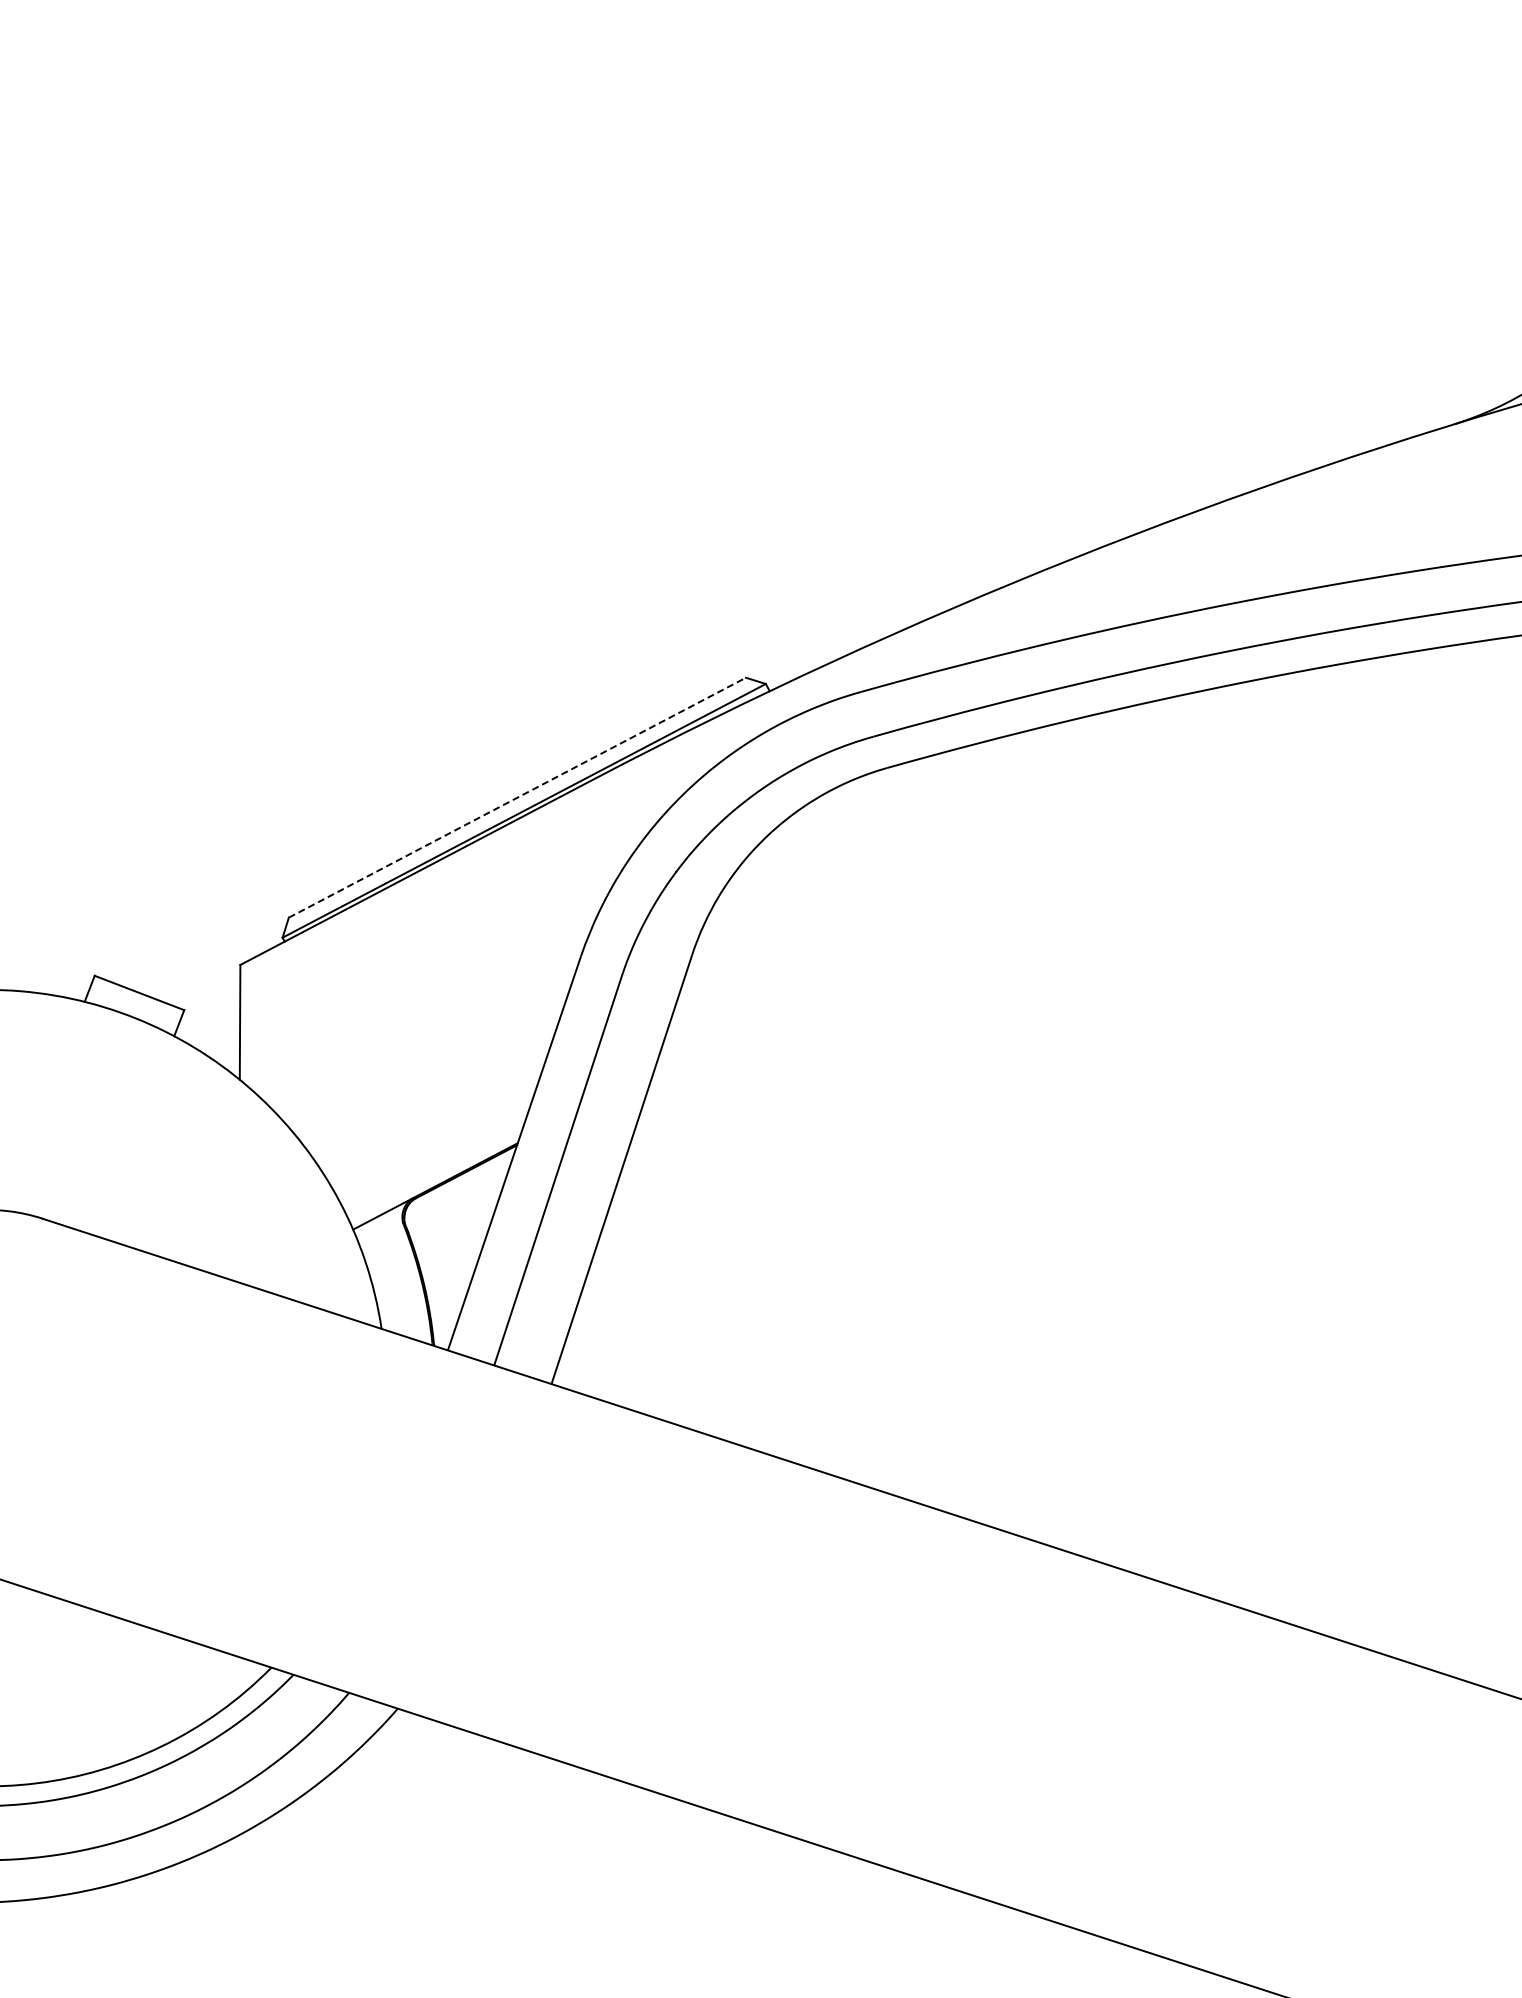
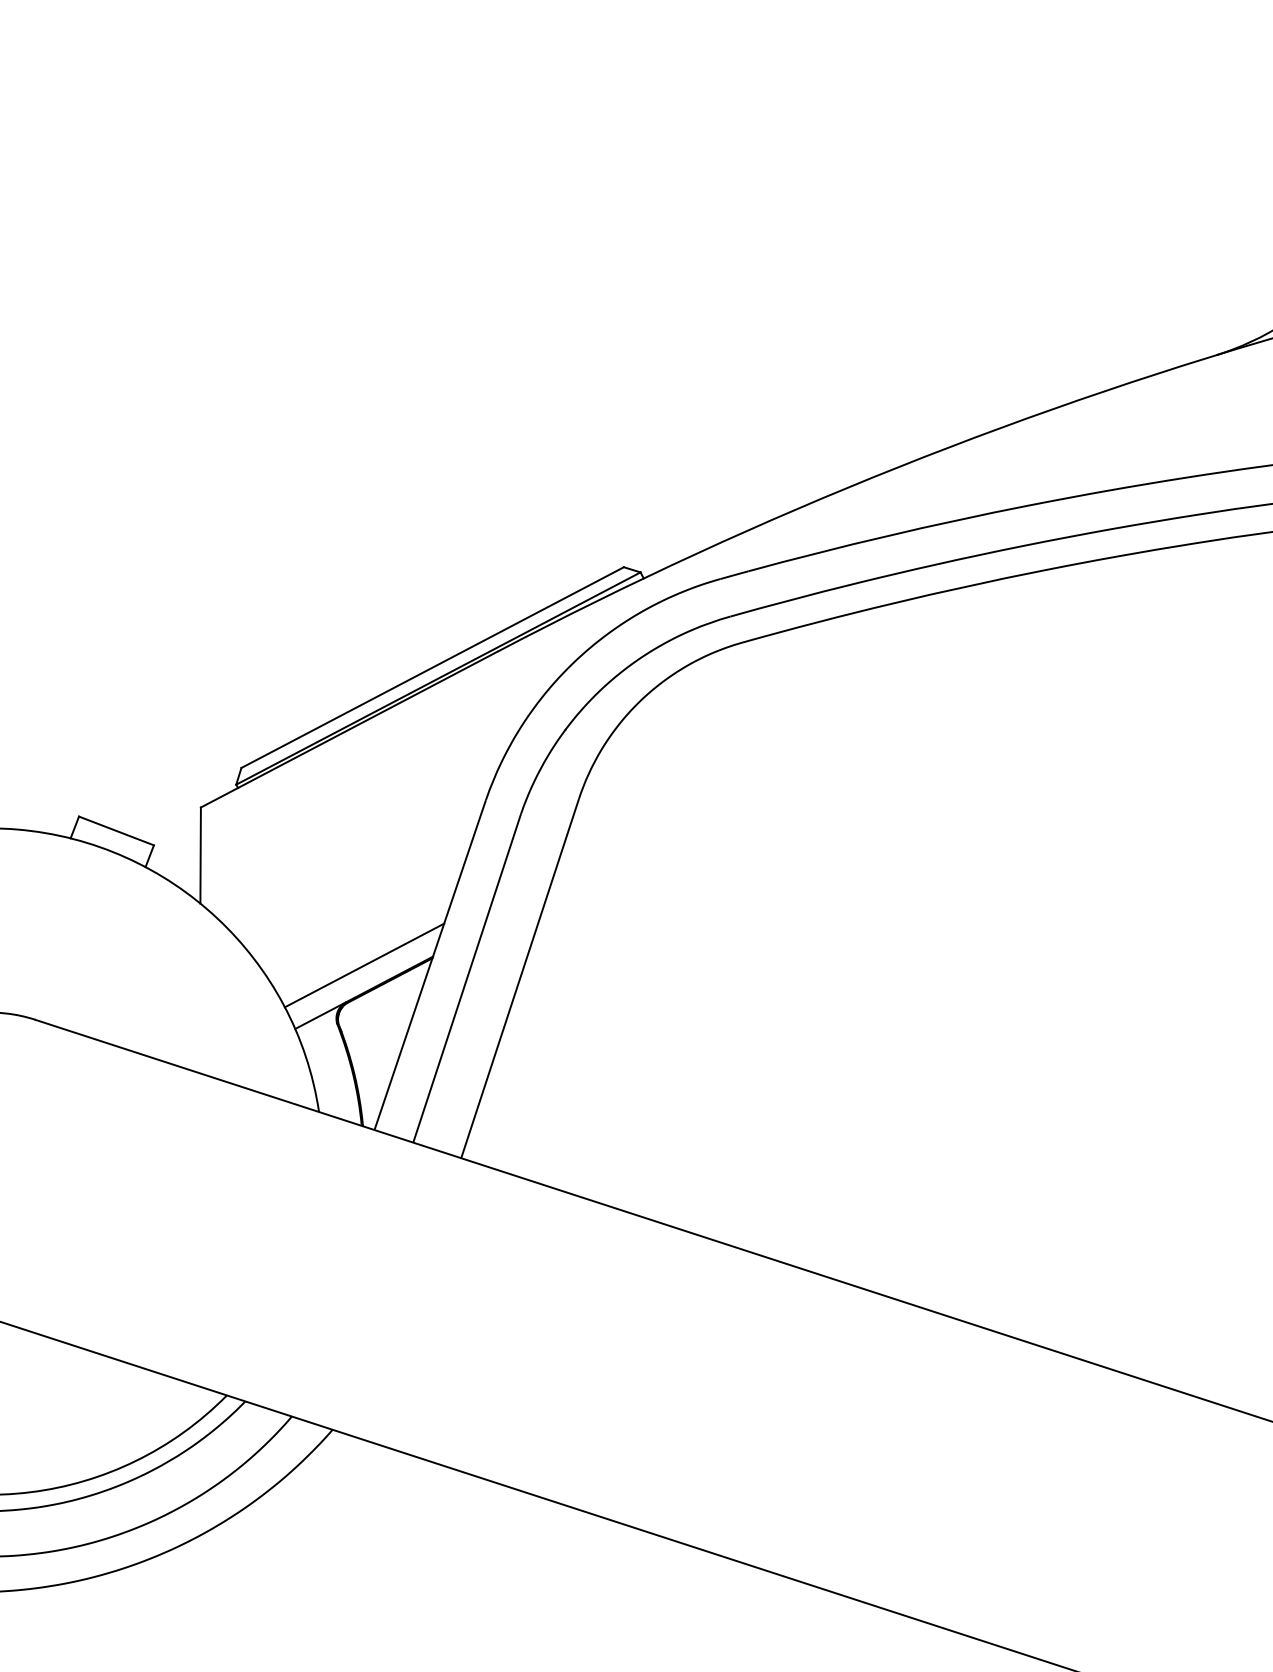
line: (517, 797) -> (432, 667), dashed -> solid
line: (435, 1153) -> (364, 965), added

